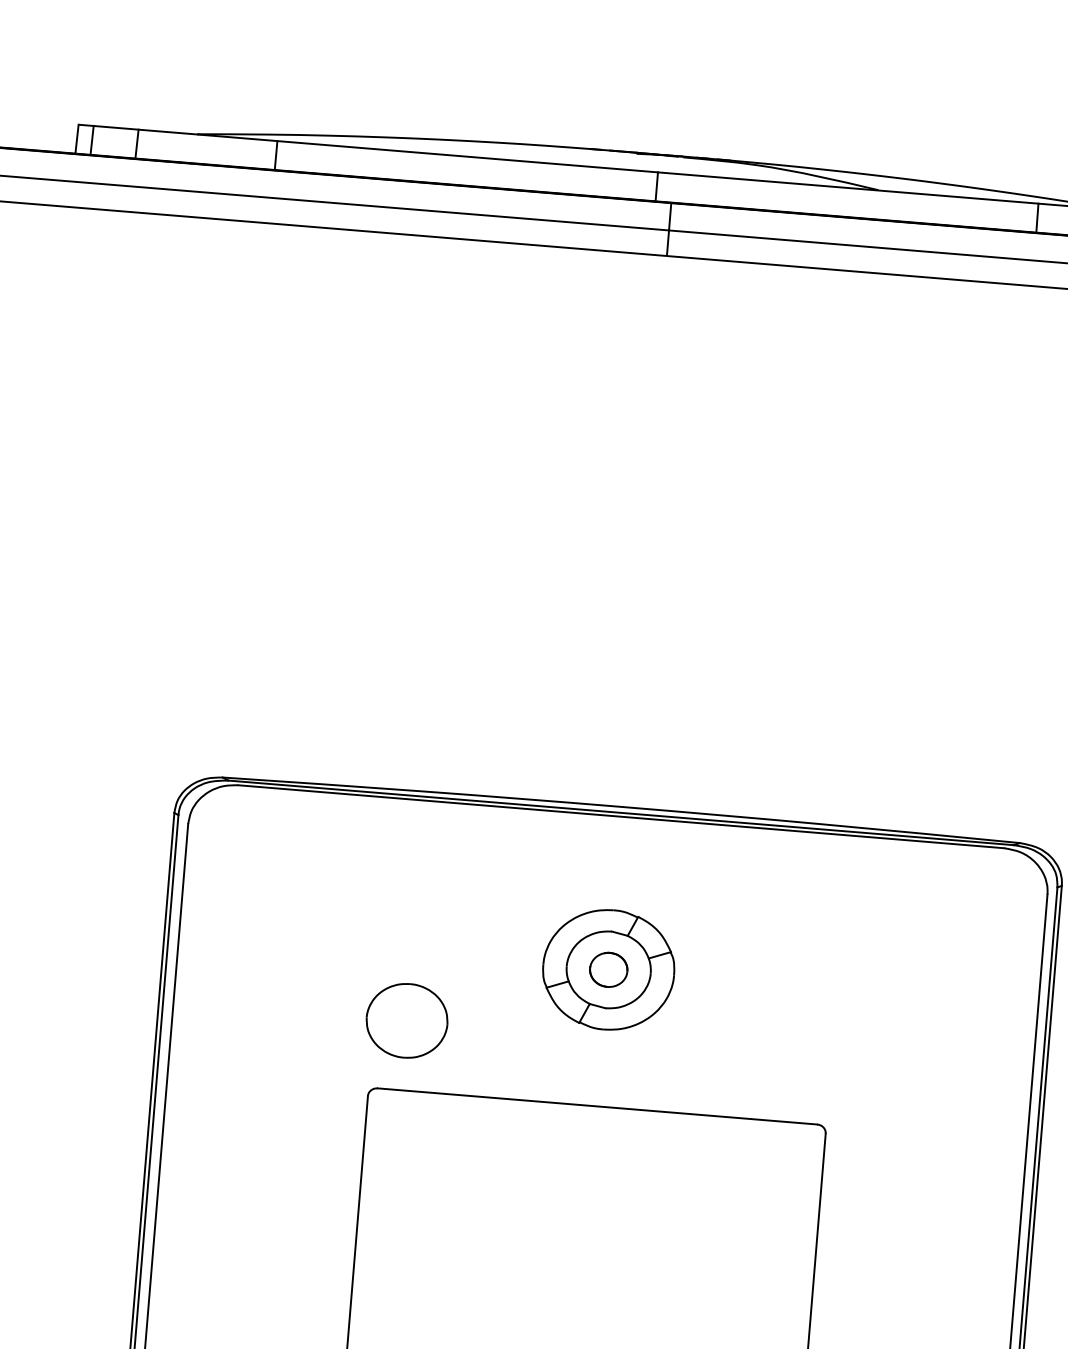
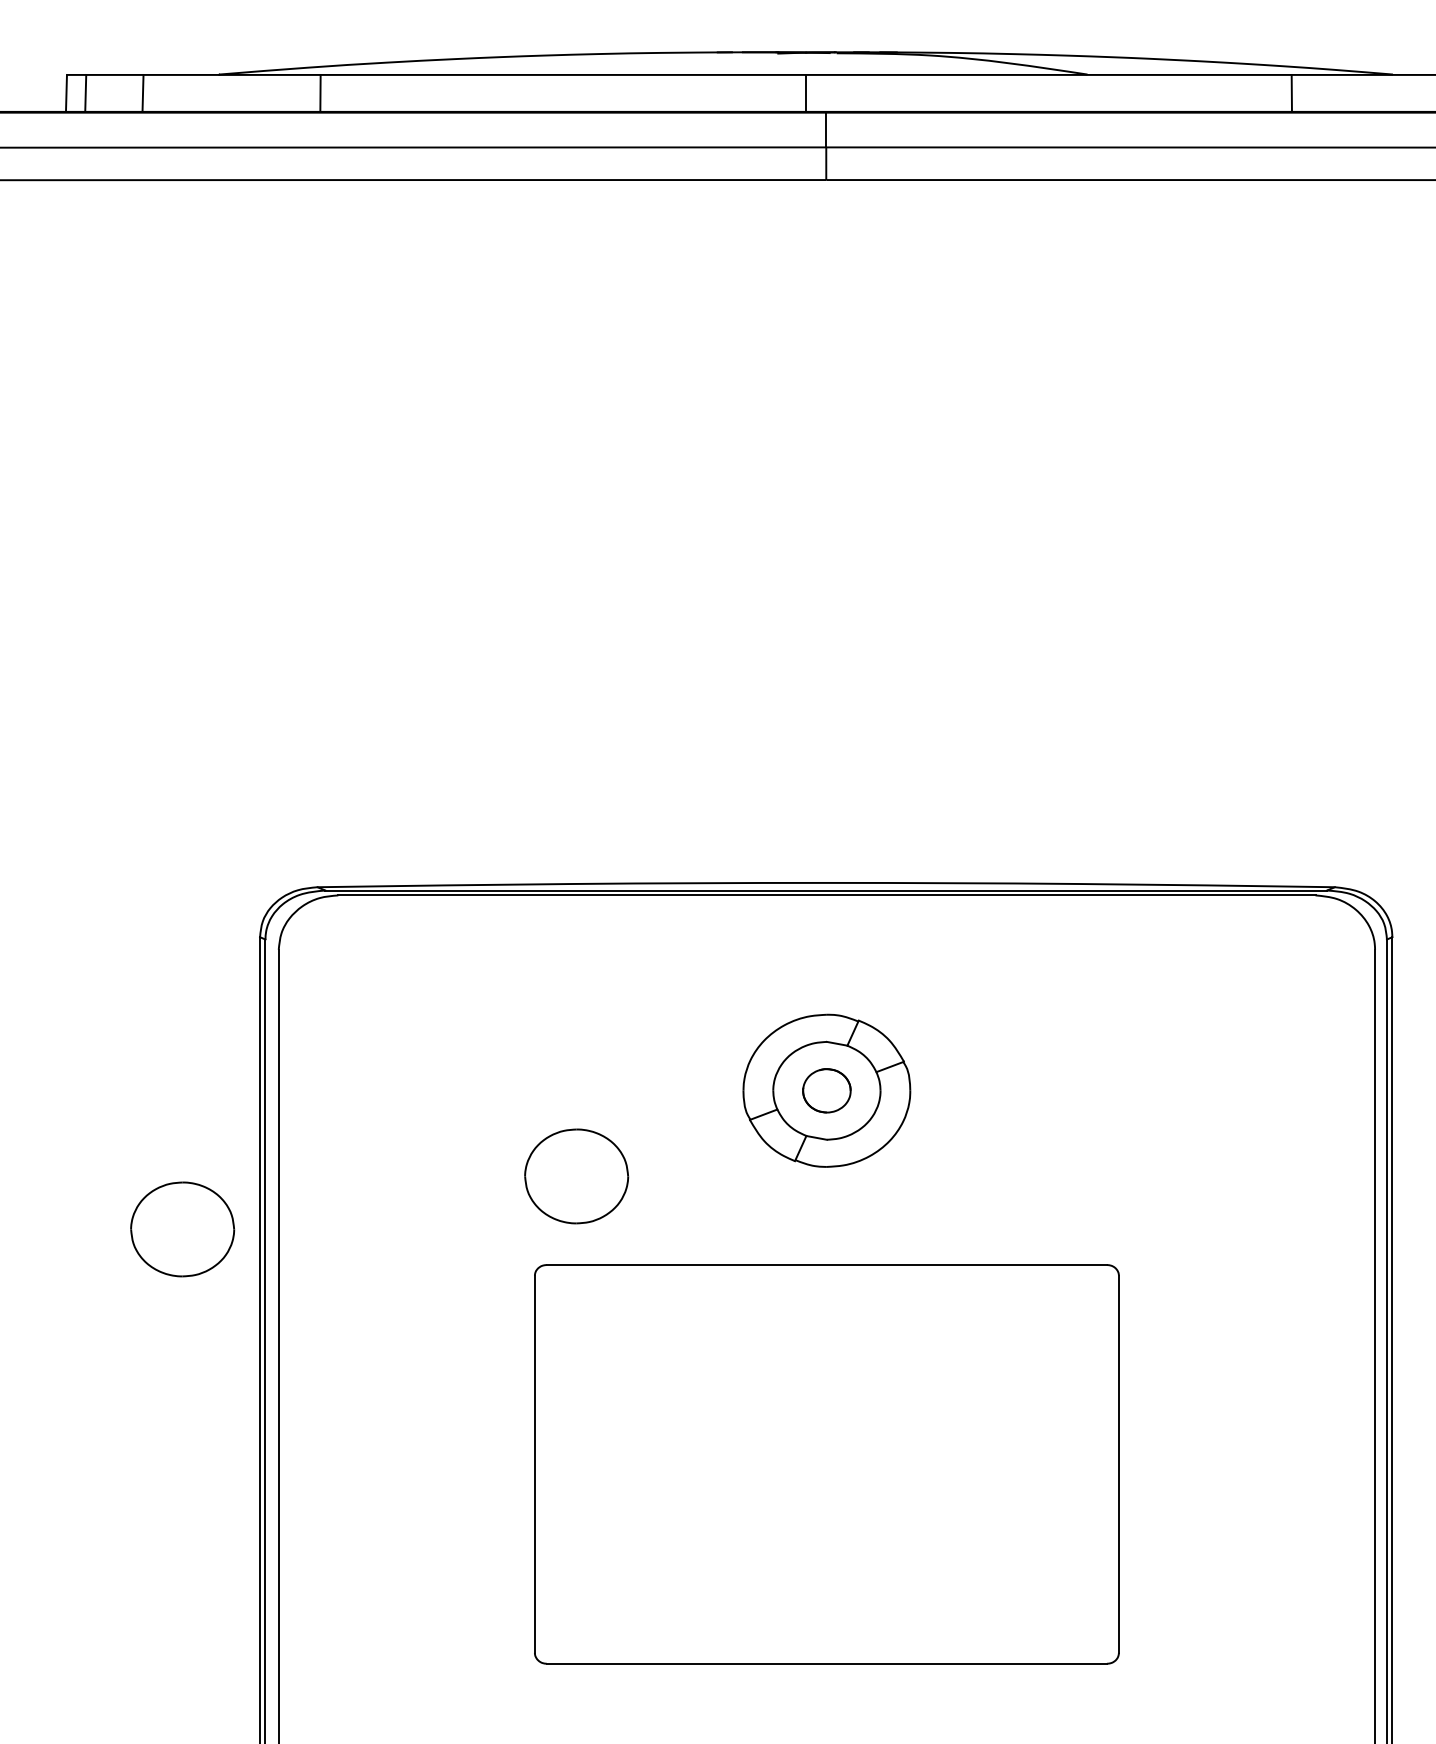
part: (94, 1037) -> (182, 1229), added

